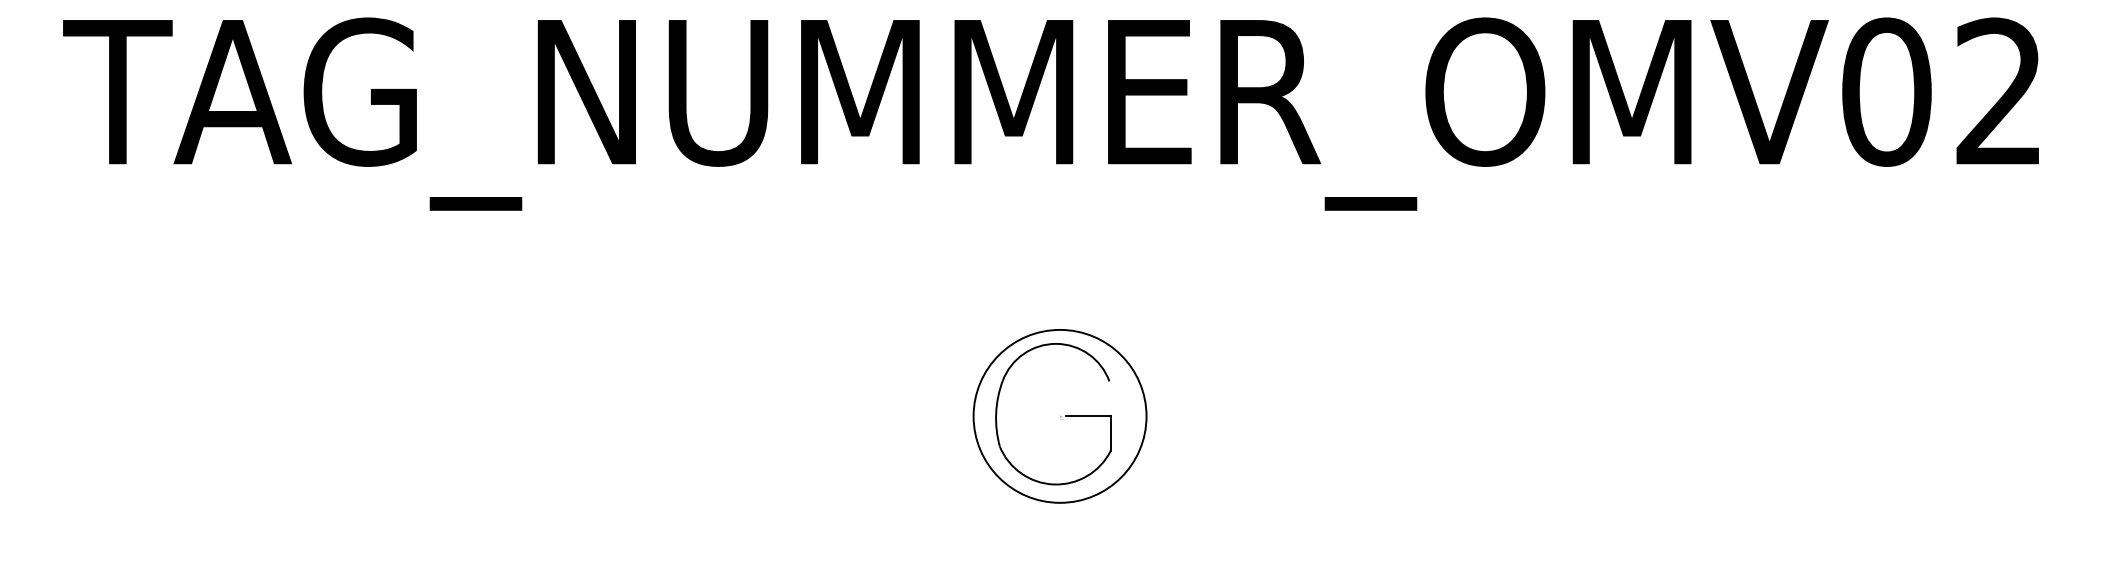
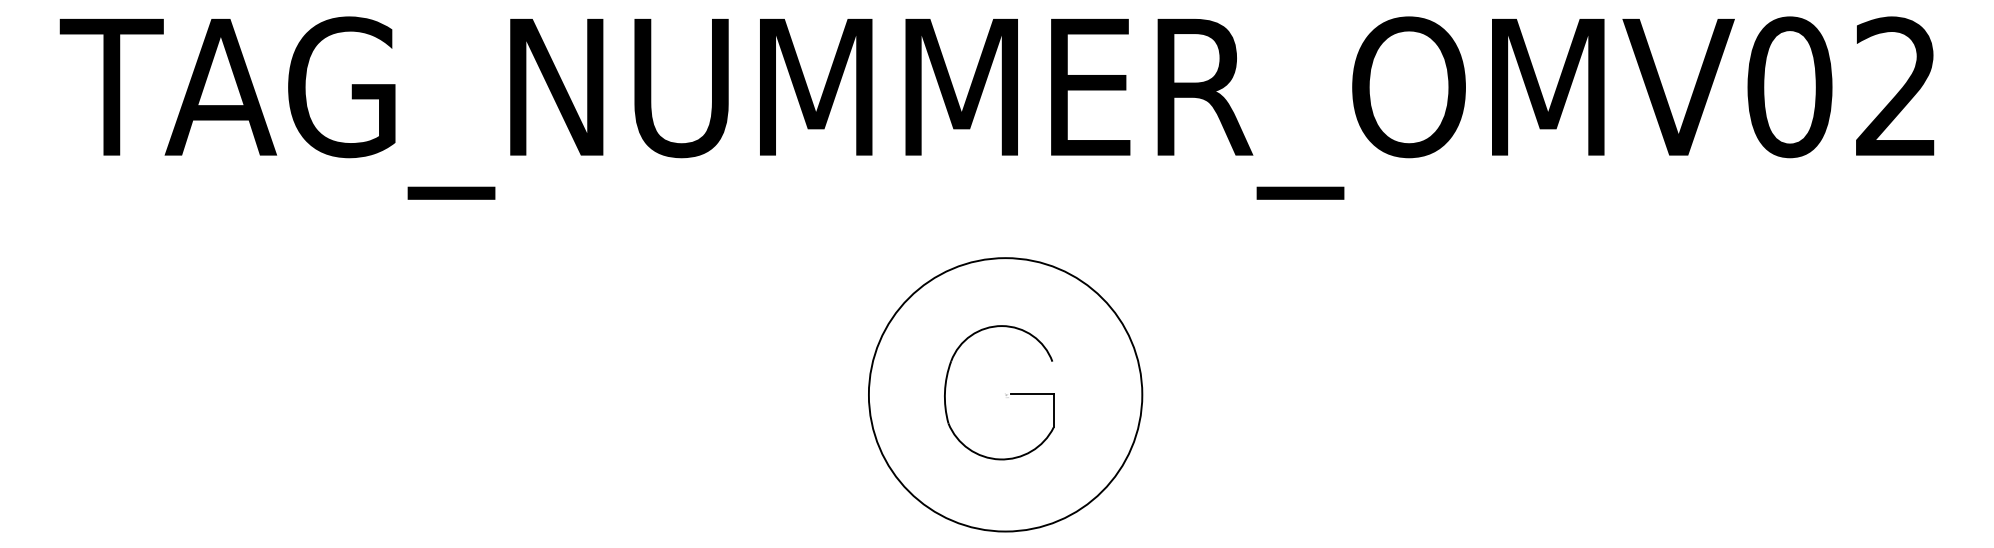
circle: (1059, 416) -> (1005, 394), size x1.67

